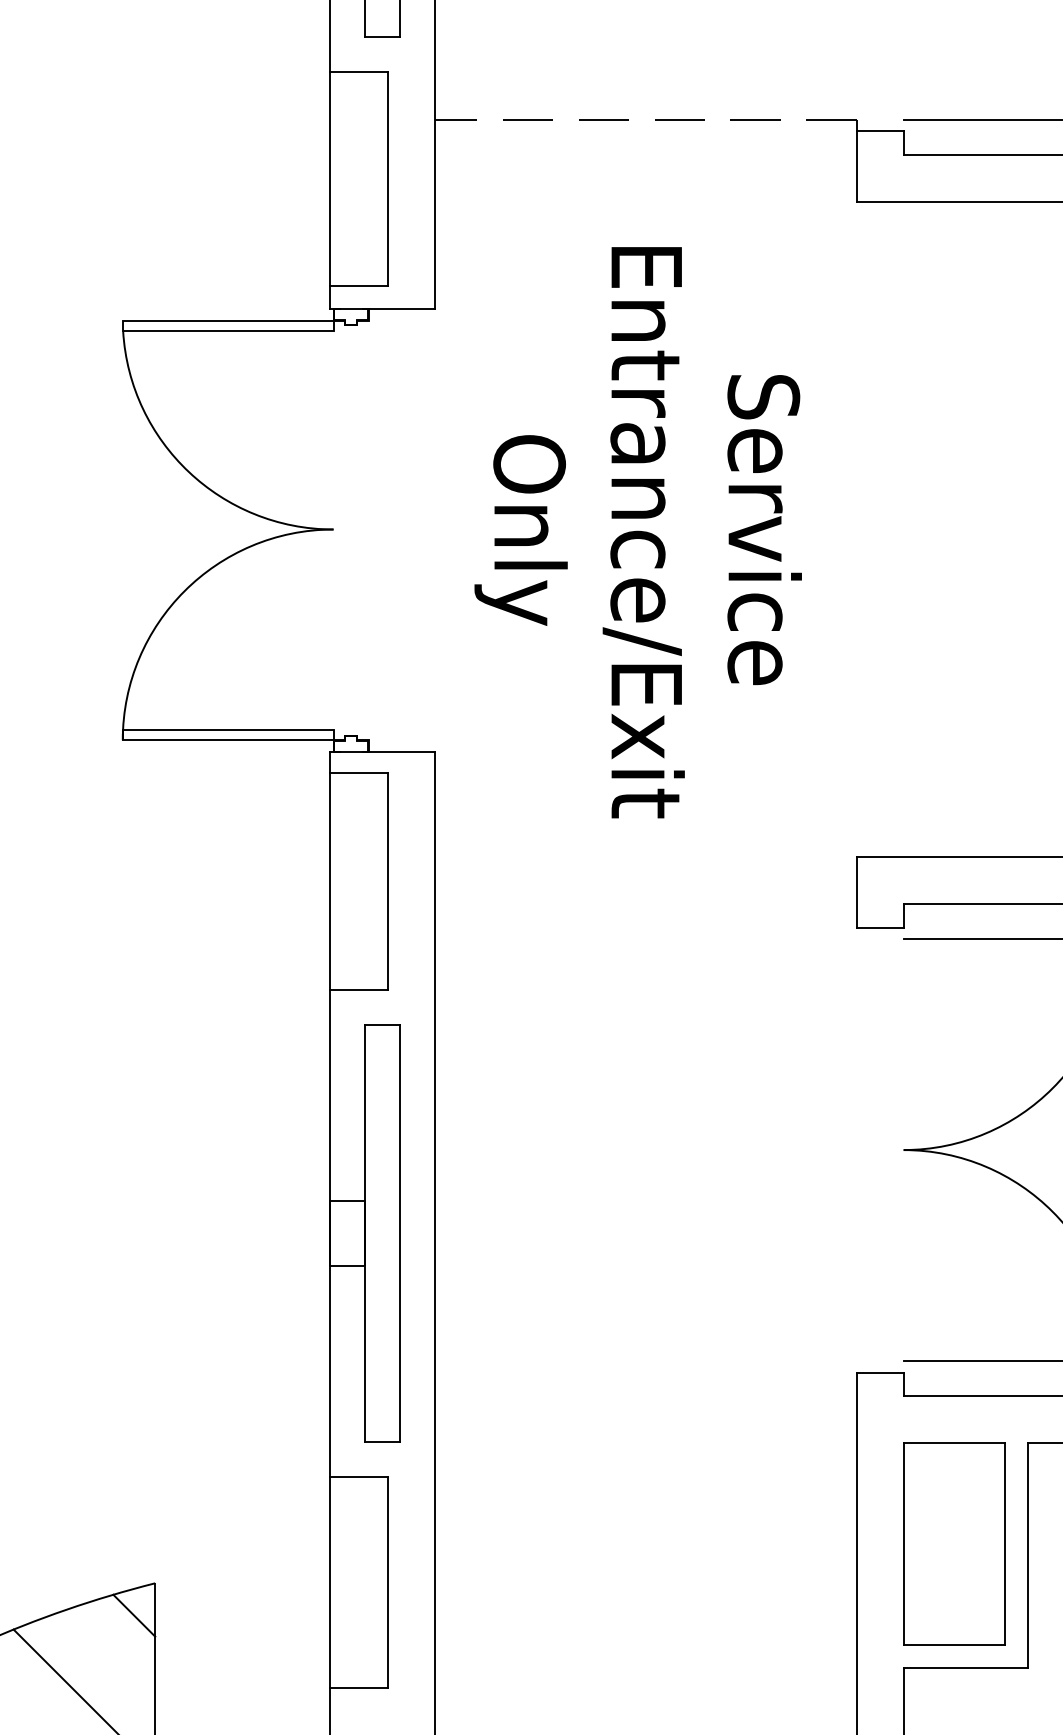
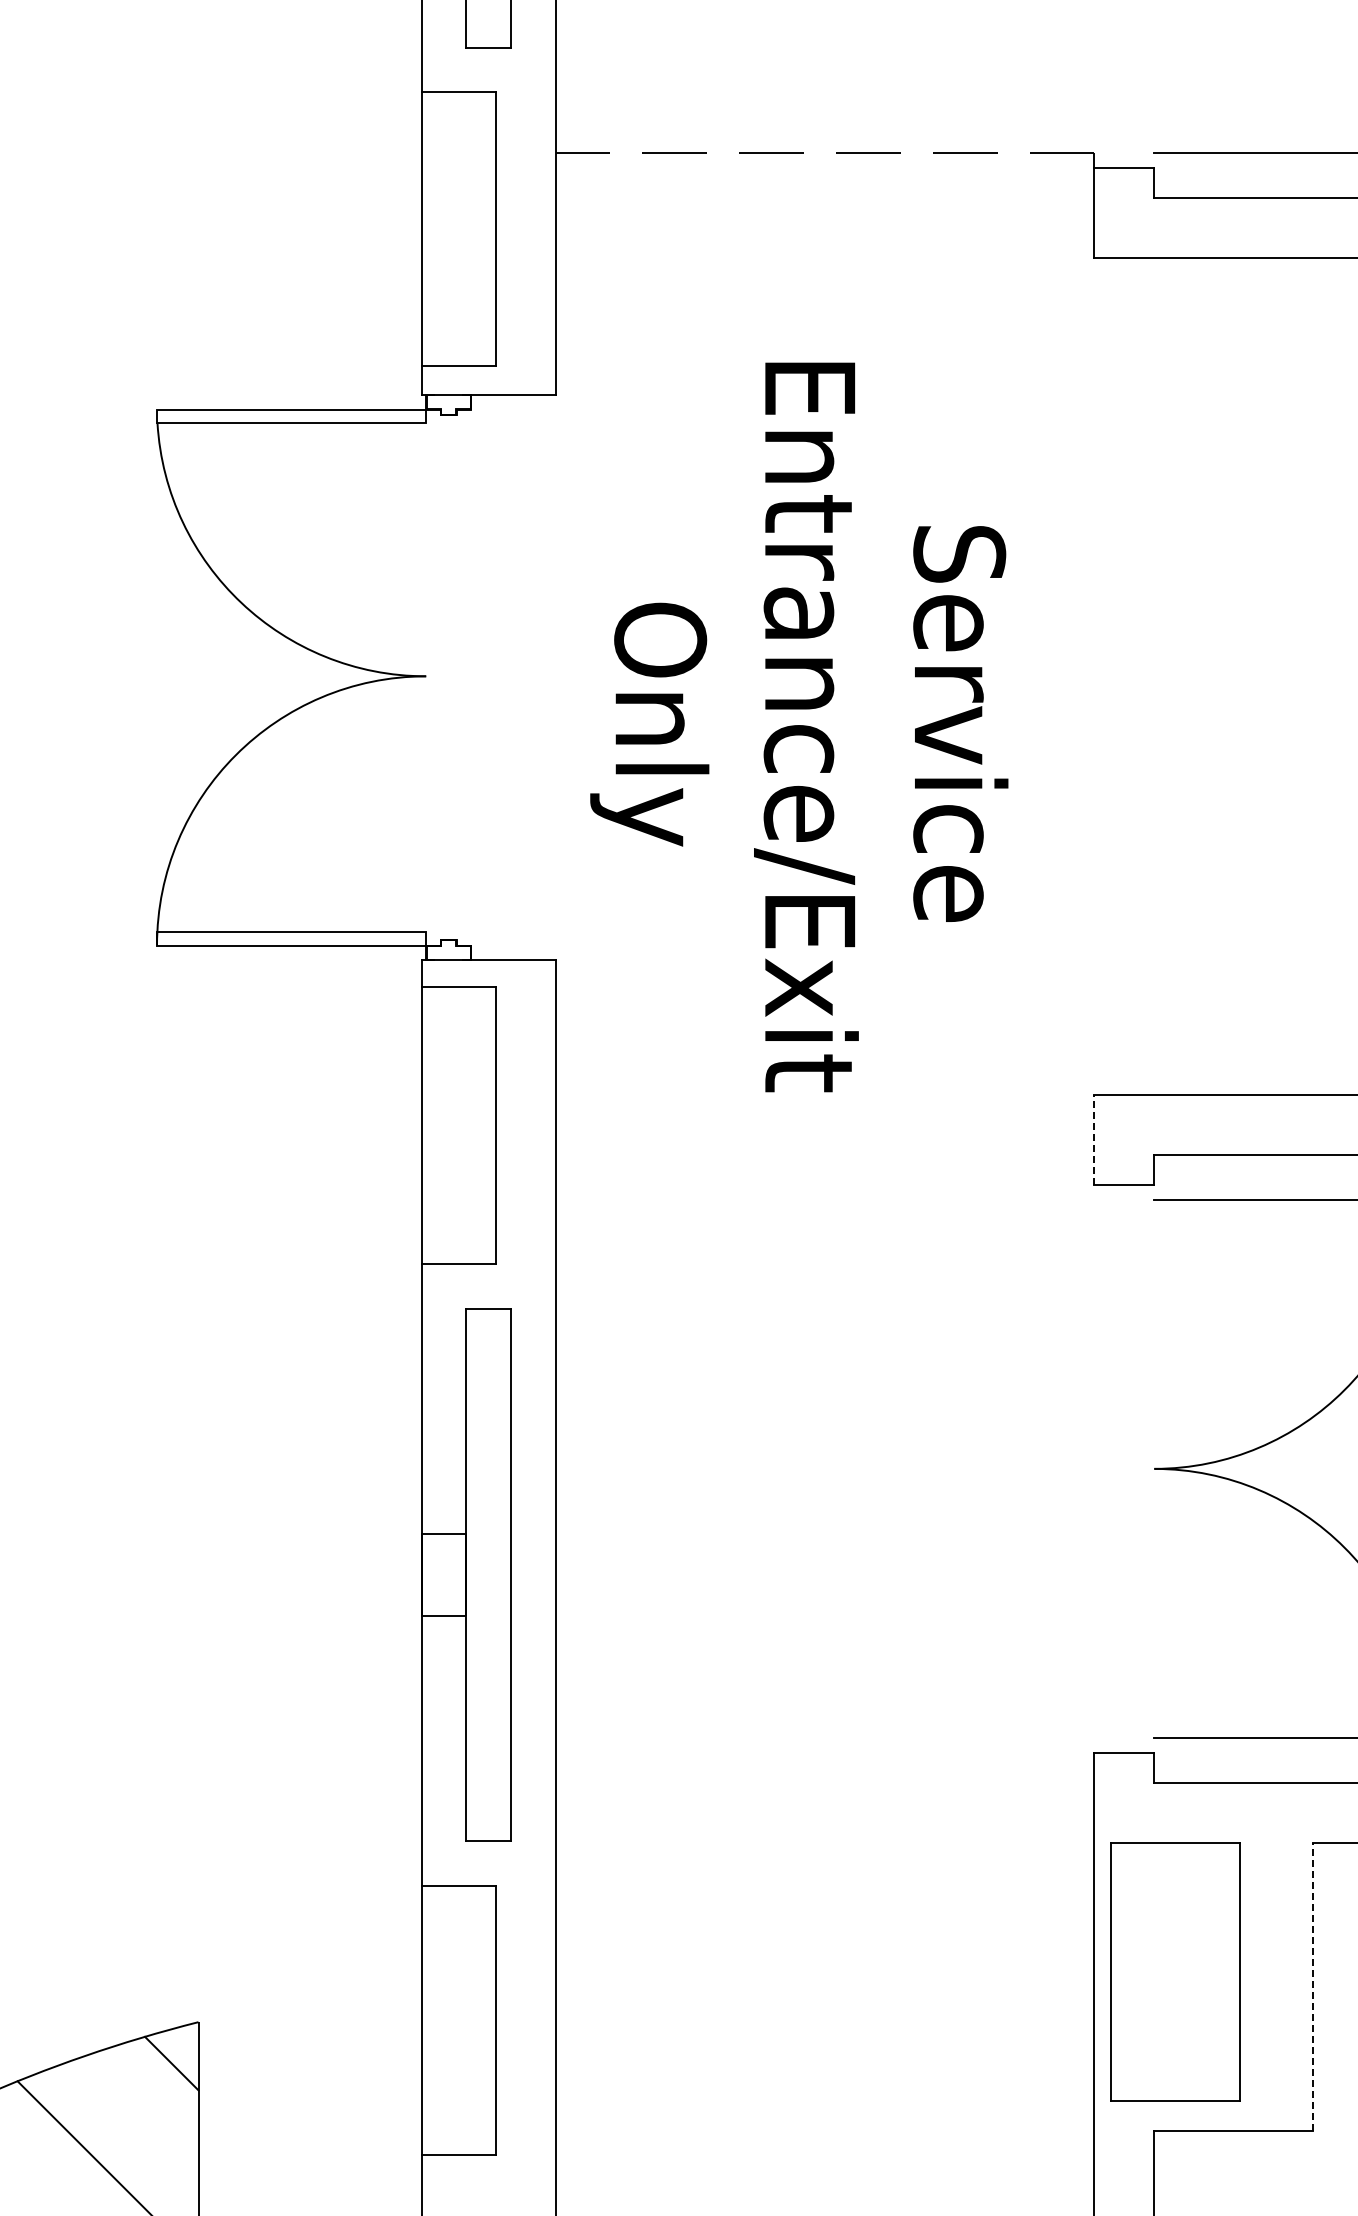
text: (638, 532) -> (799, 727), moved
line: (856, 892) -> (1094, 1139), solid -> dashed
part: (953, 1543) -> (1175, 1971), moved
line: (1028, 1555) -> (1313, 1986), solid -> dashed

